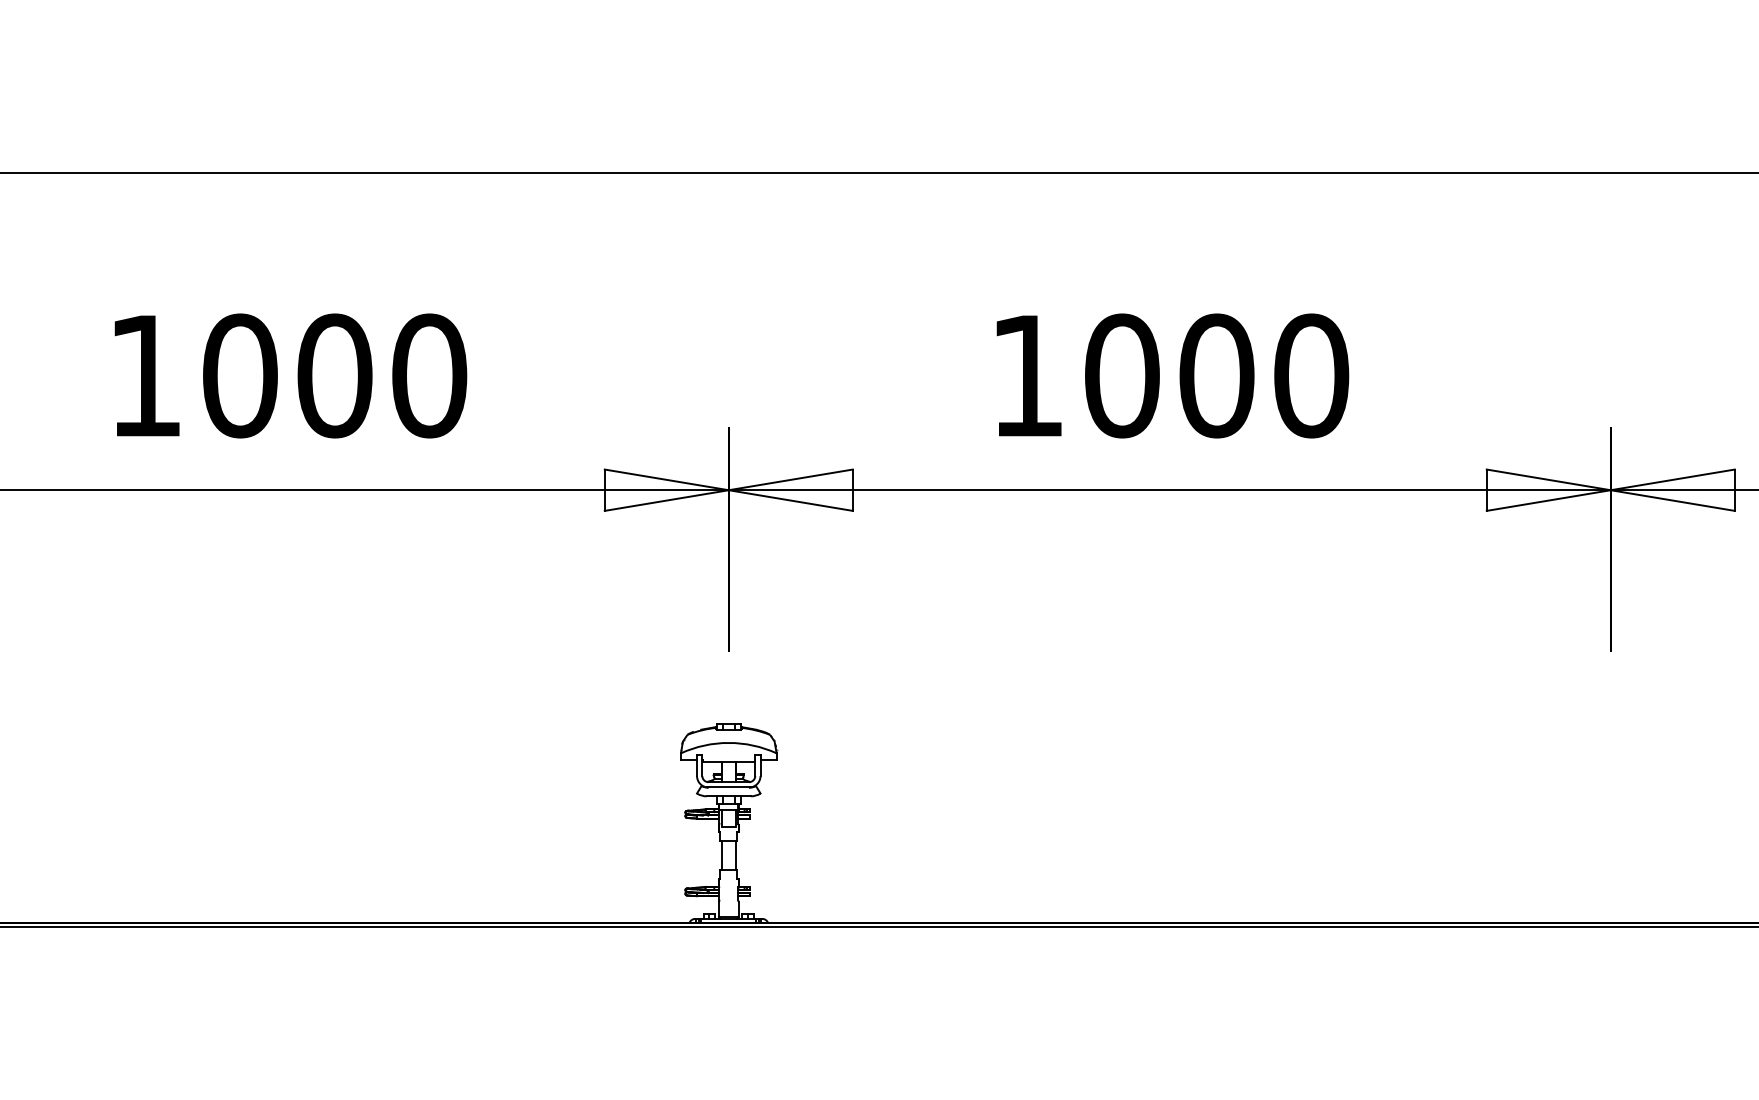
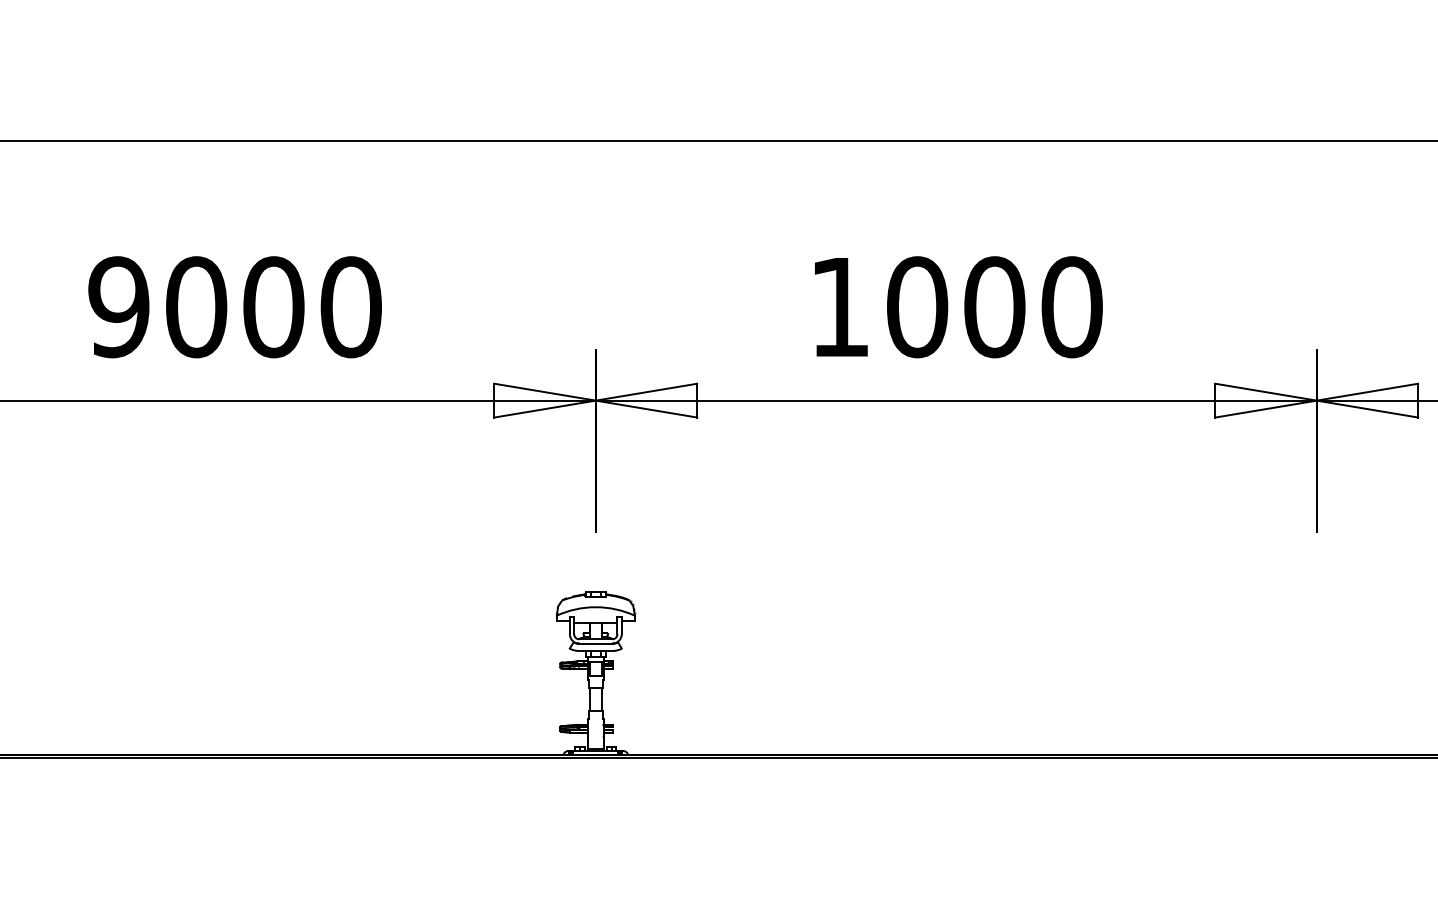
text: (145, 375) -> (119, 306), 1000 -> 9000

